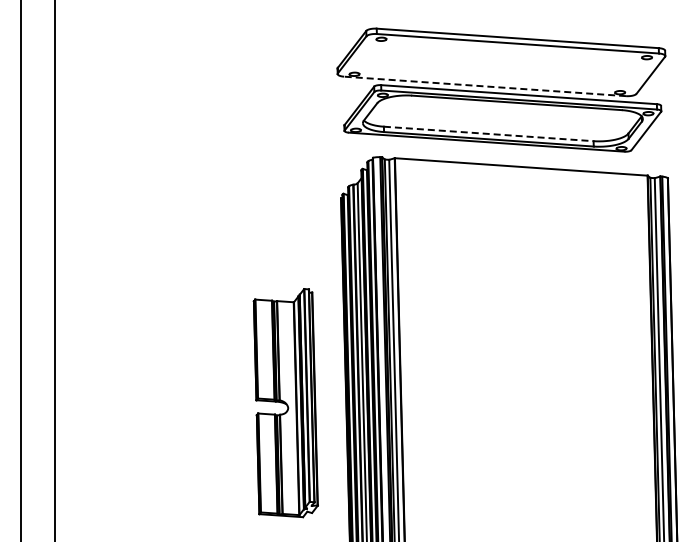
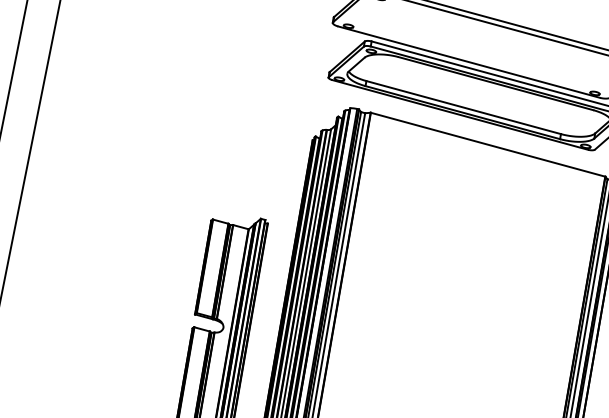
line: (484, 86) -> (468, 62), dashed -> solid
line: (489, 133) -> (464, 107), dashed -> solid

